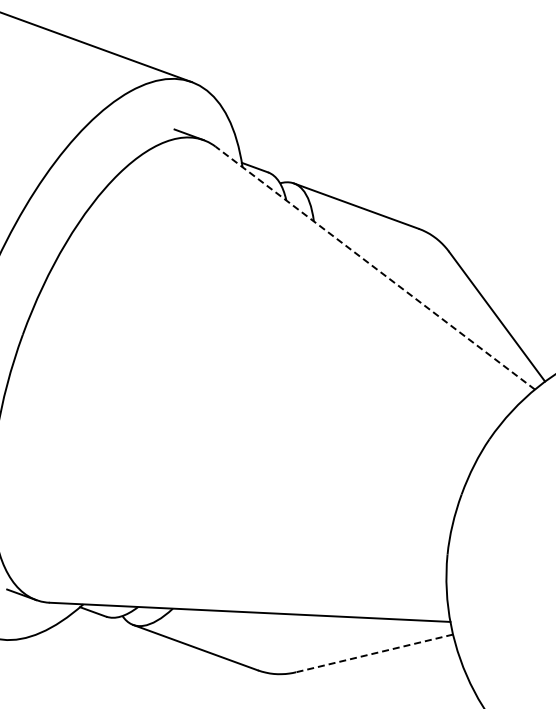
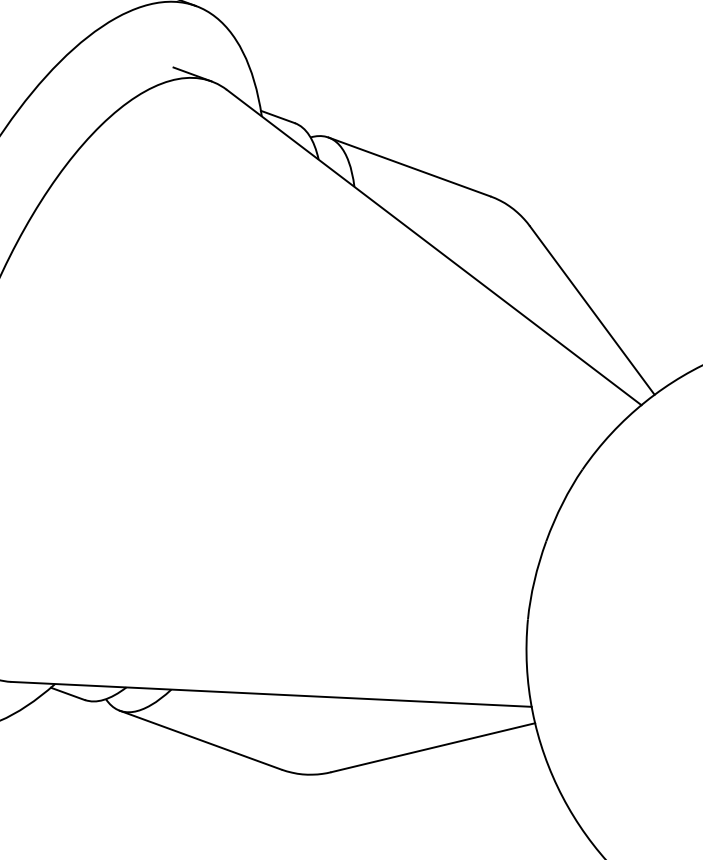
line: (375, 268) -> (434, 247), dashed -> solid
line: (374, 653) -> (433, 747), dashed -> solid

